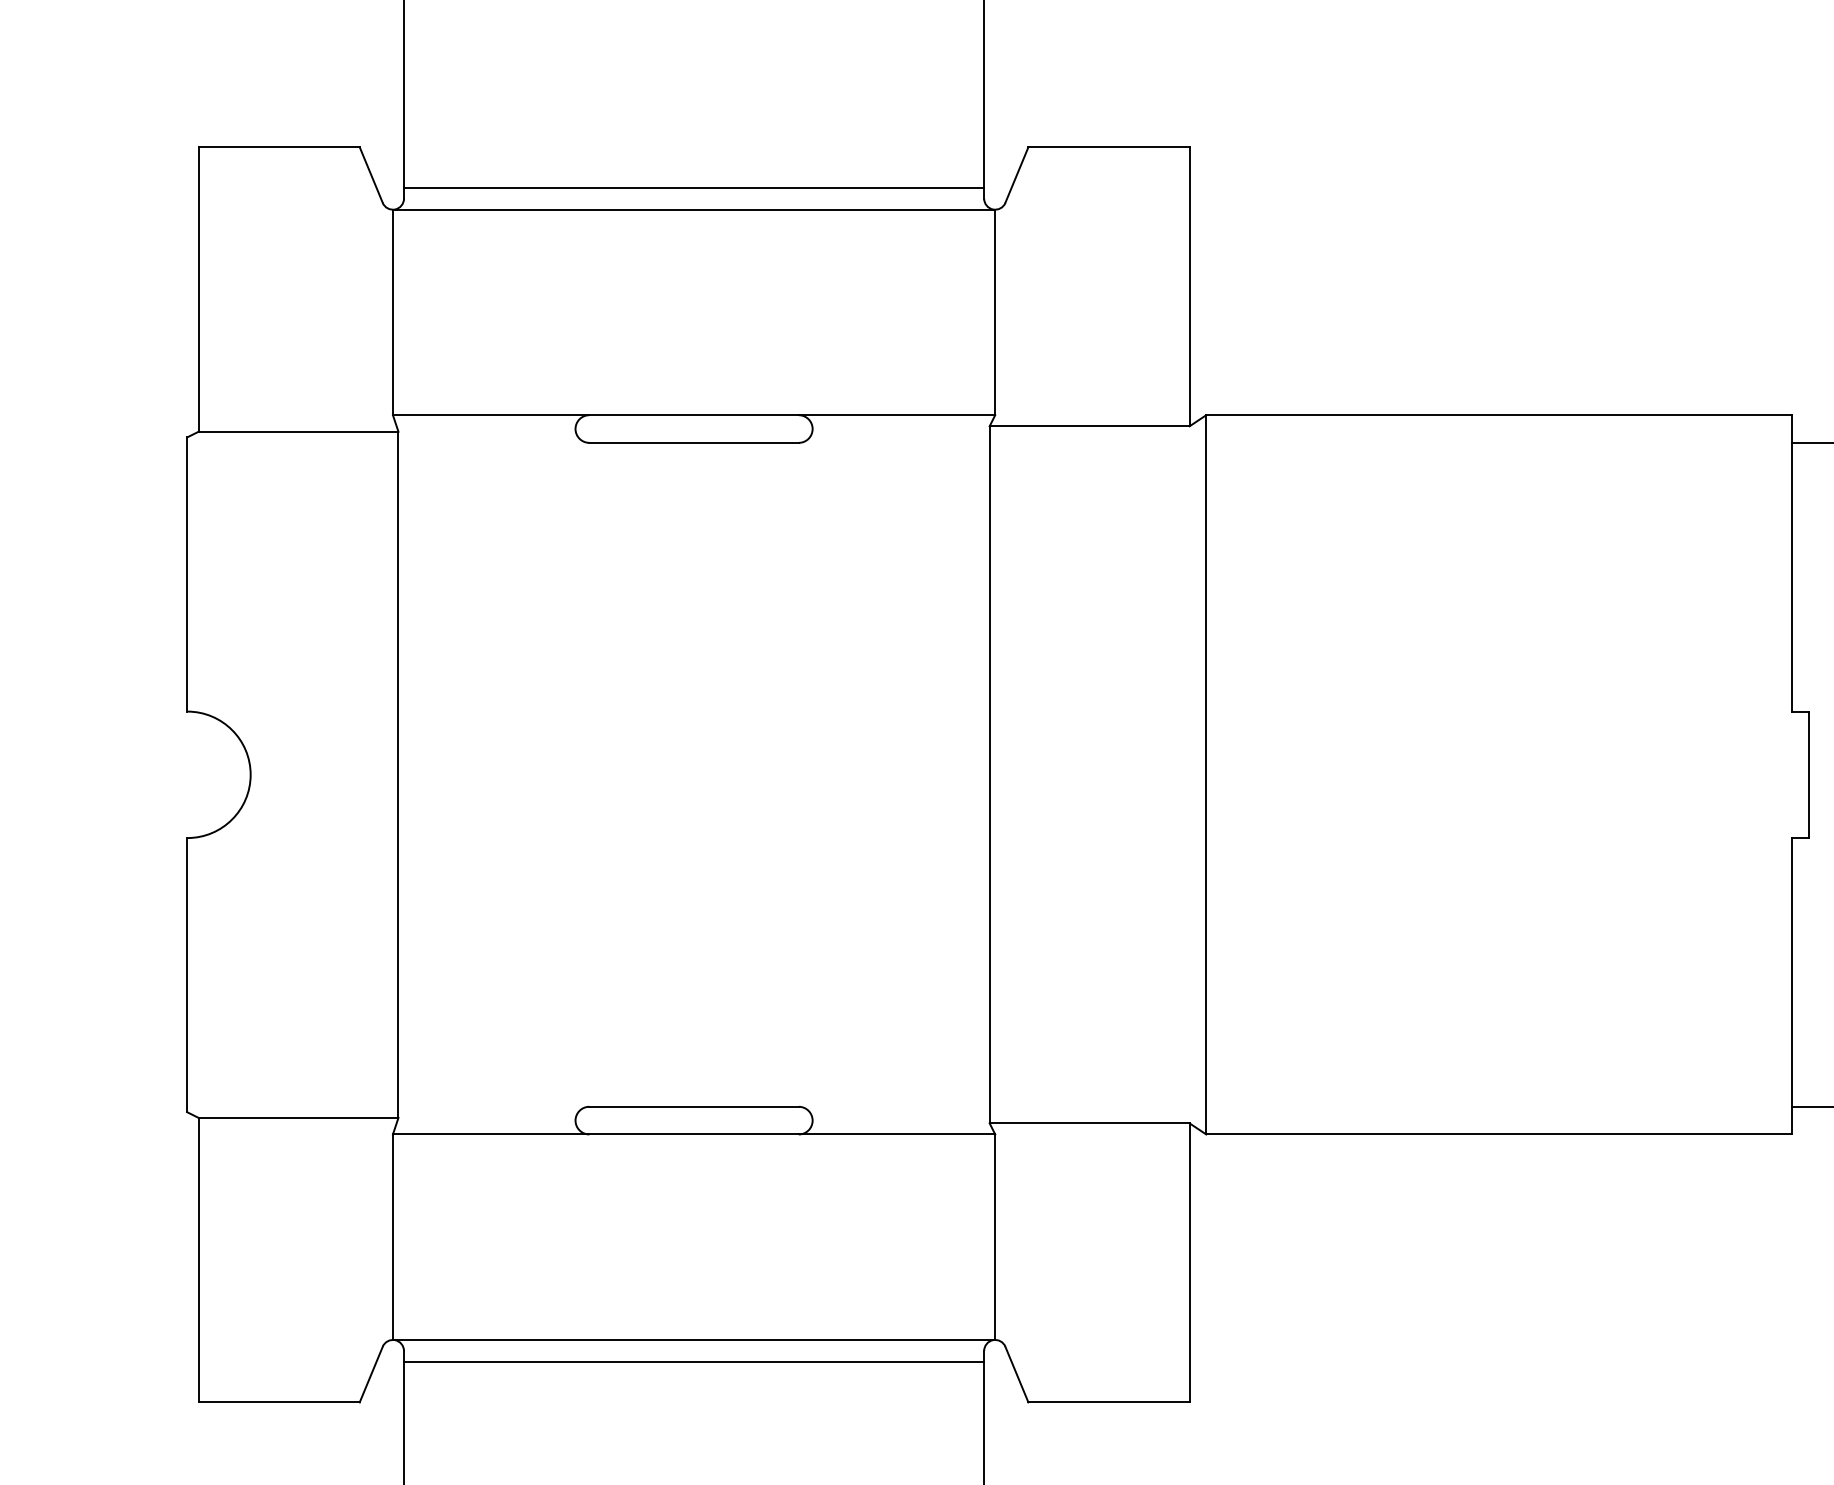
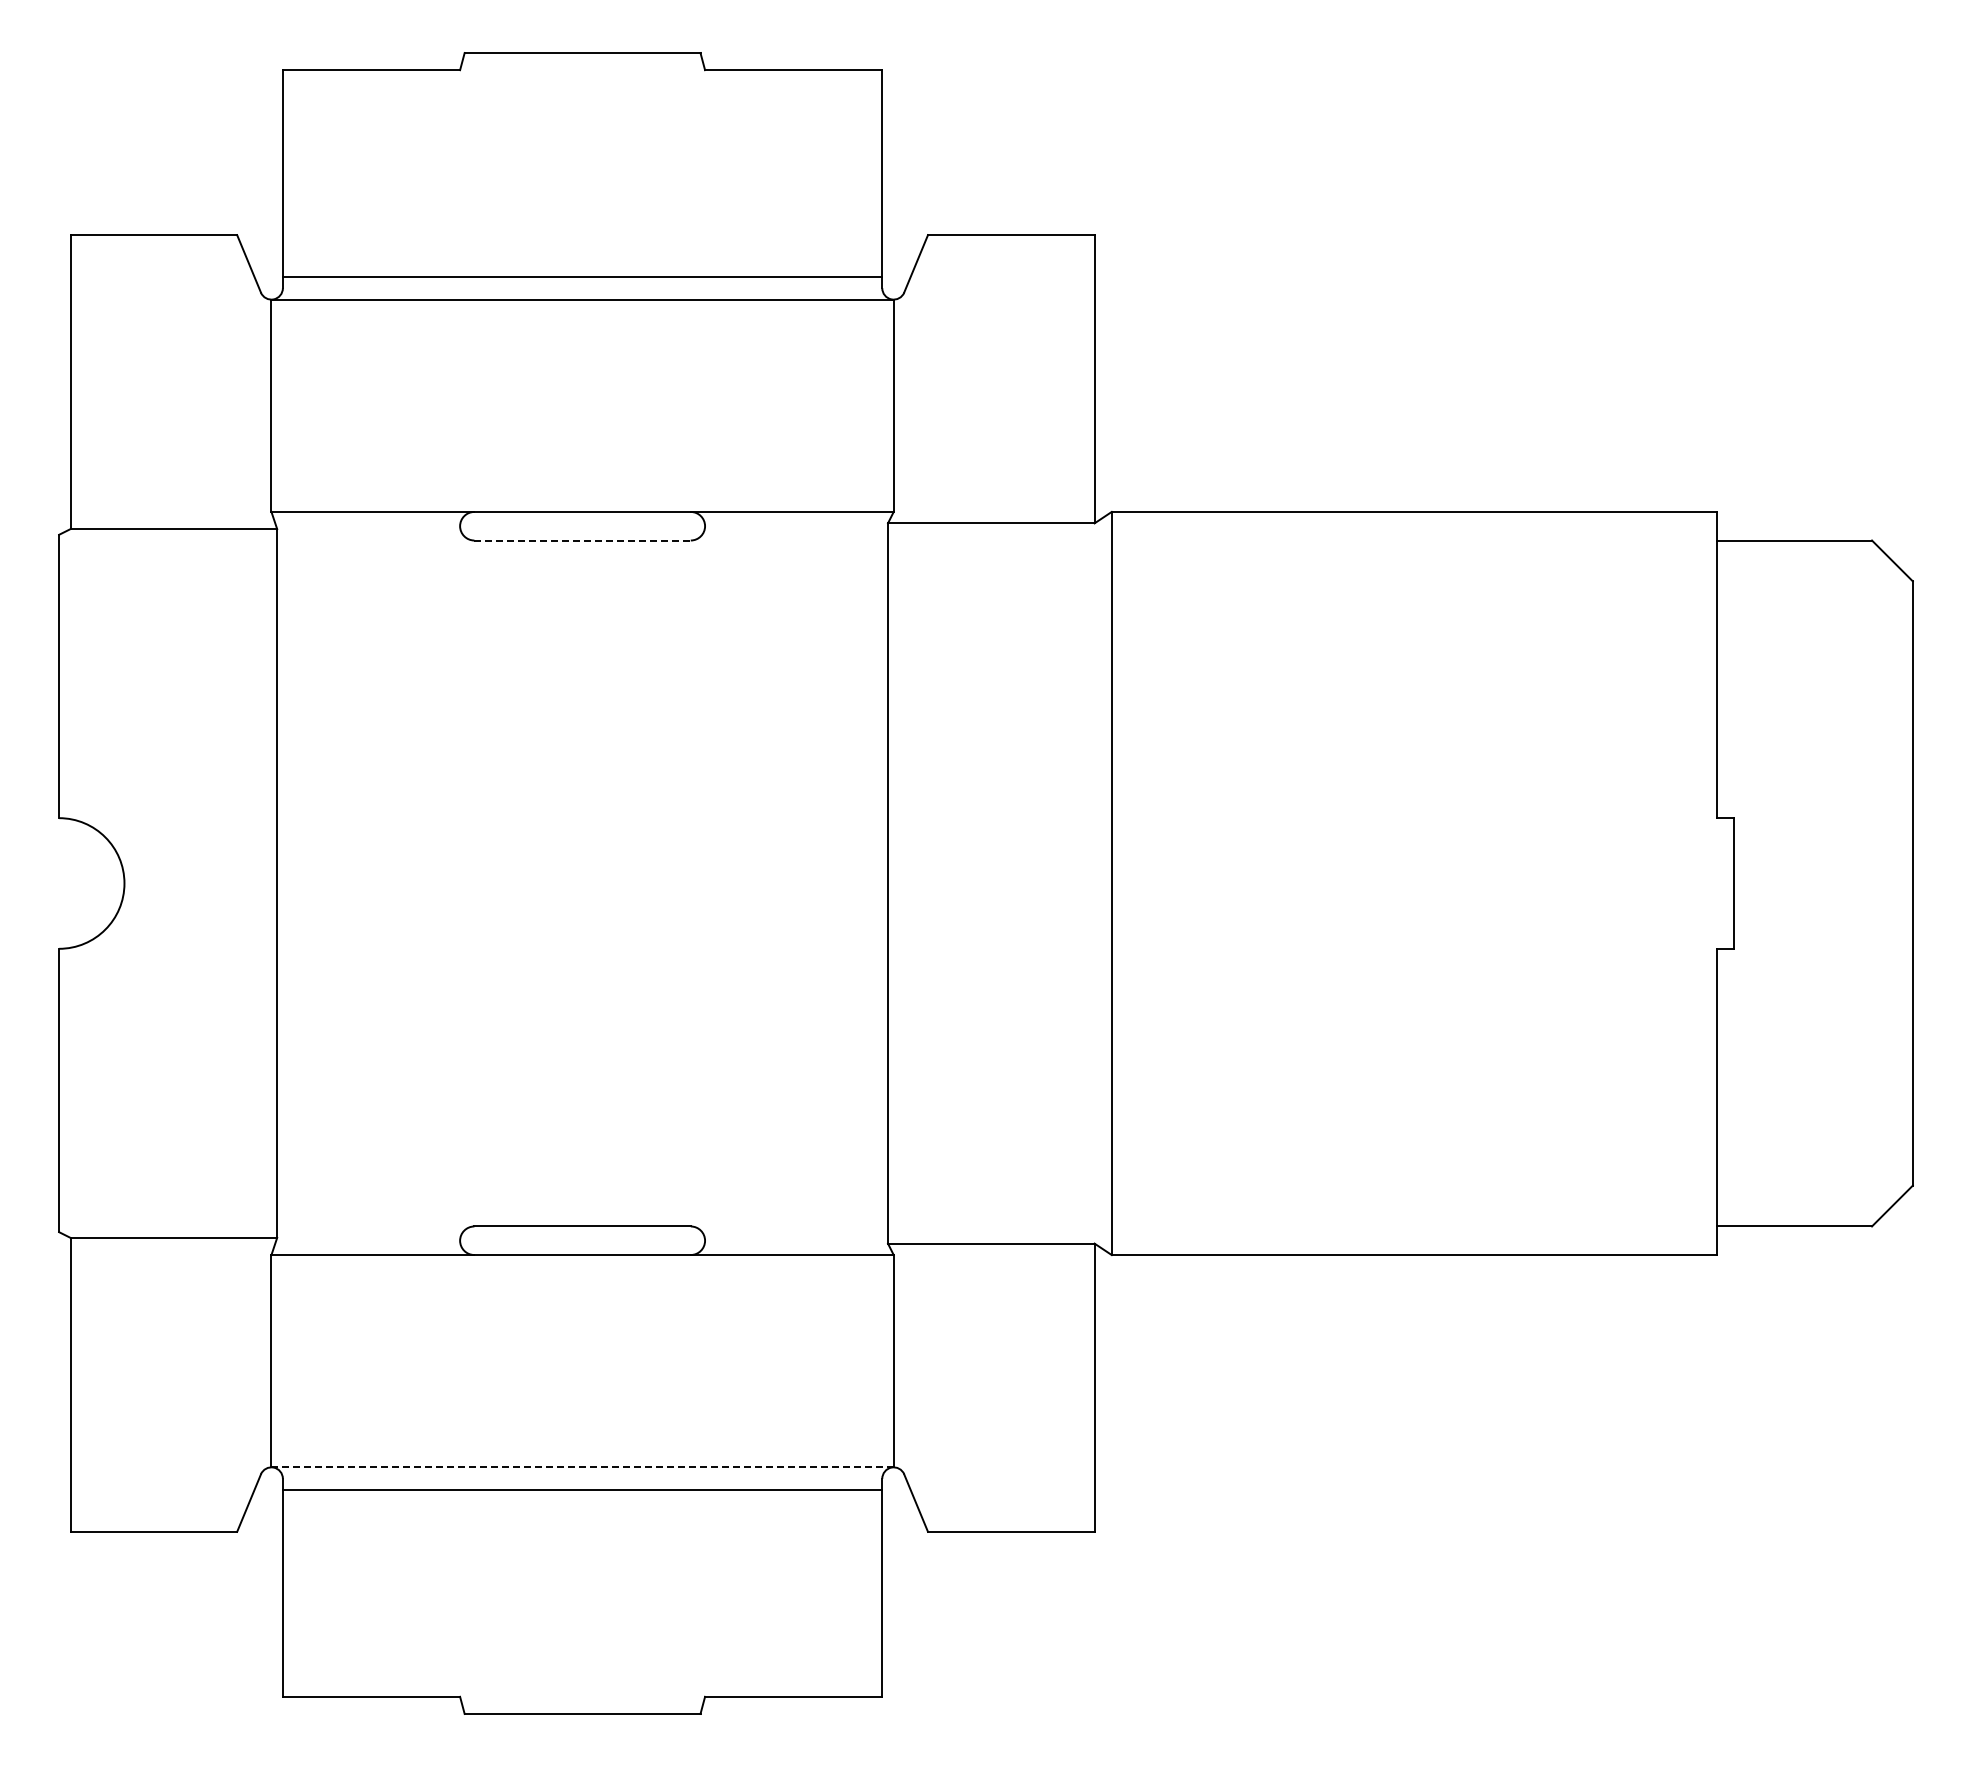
line: (694, 442) -> (583, 540), solid -> dashed
line: (694, 1340) -> (583, 1467), solid -> dashed

